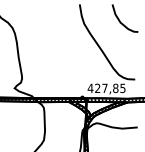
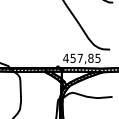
text: (97, 88) -> (72, 58), 427,85 -> 457,85

